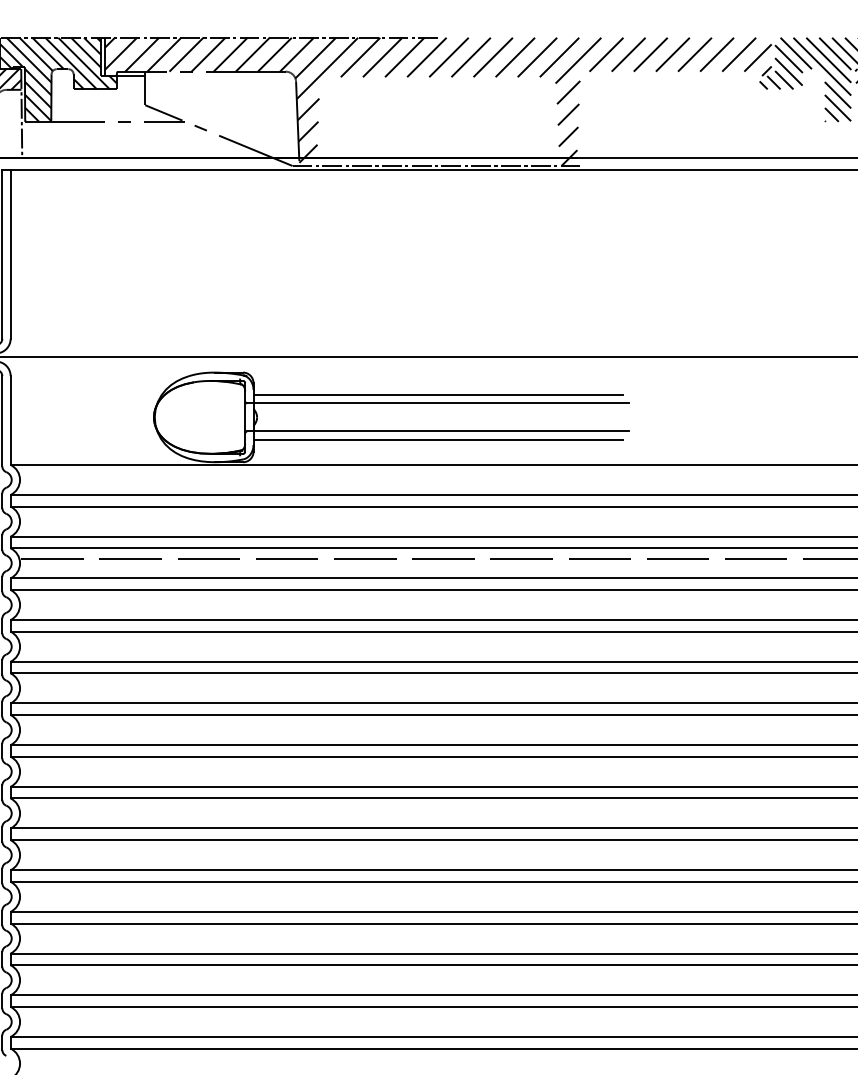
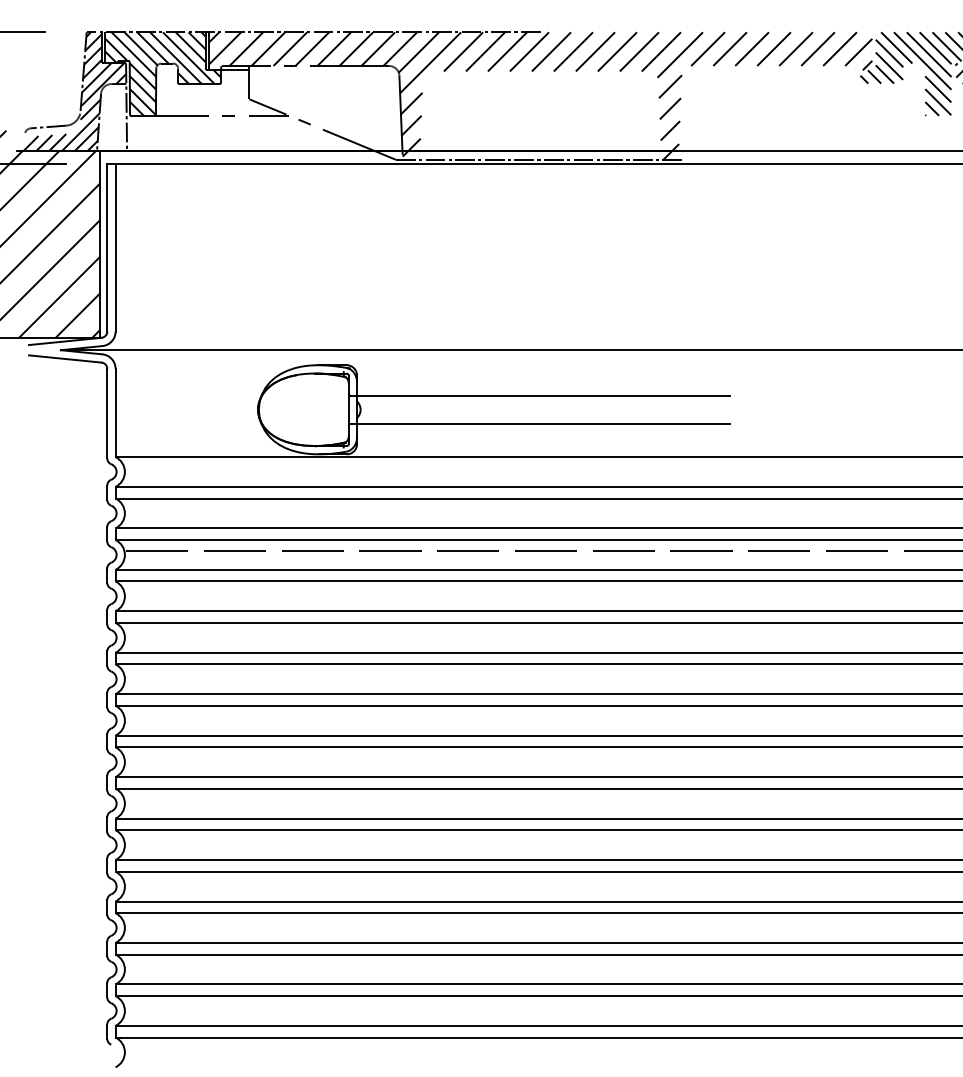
line: (437, 394) -> (540, 387), removed
line: (437, 440) -> (540, 432), removed

